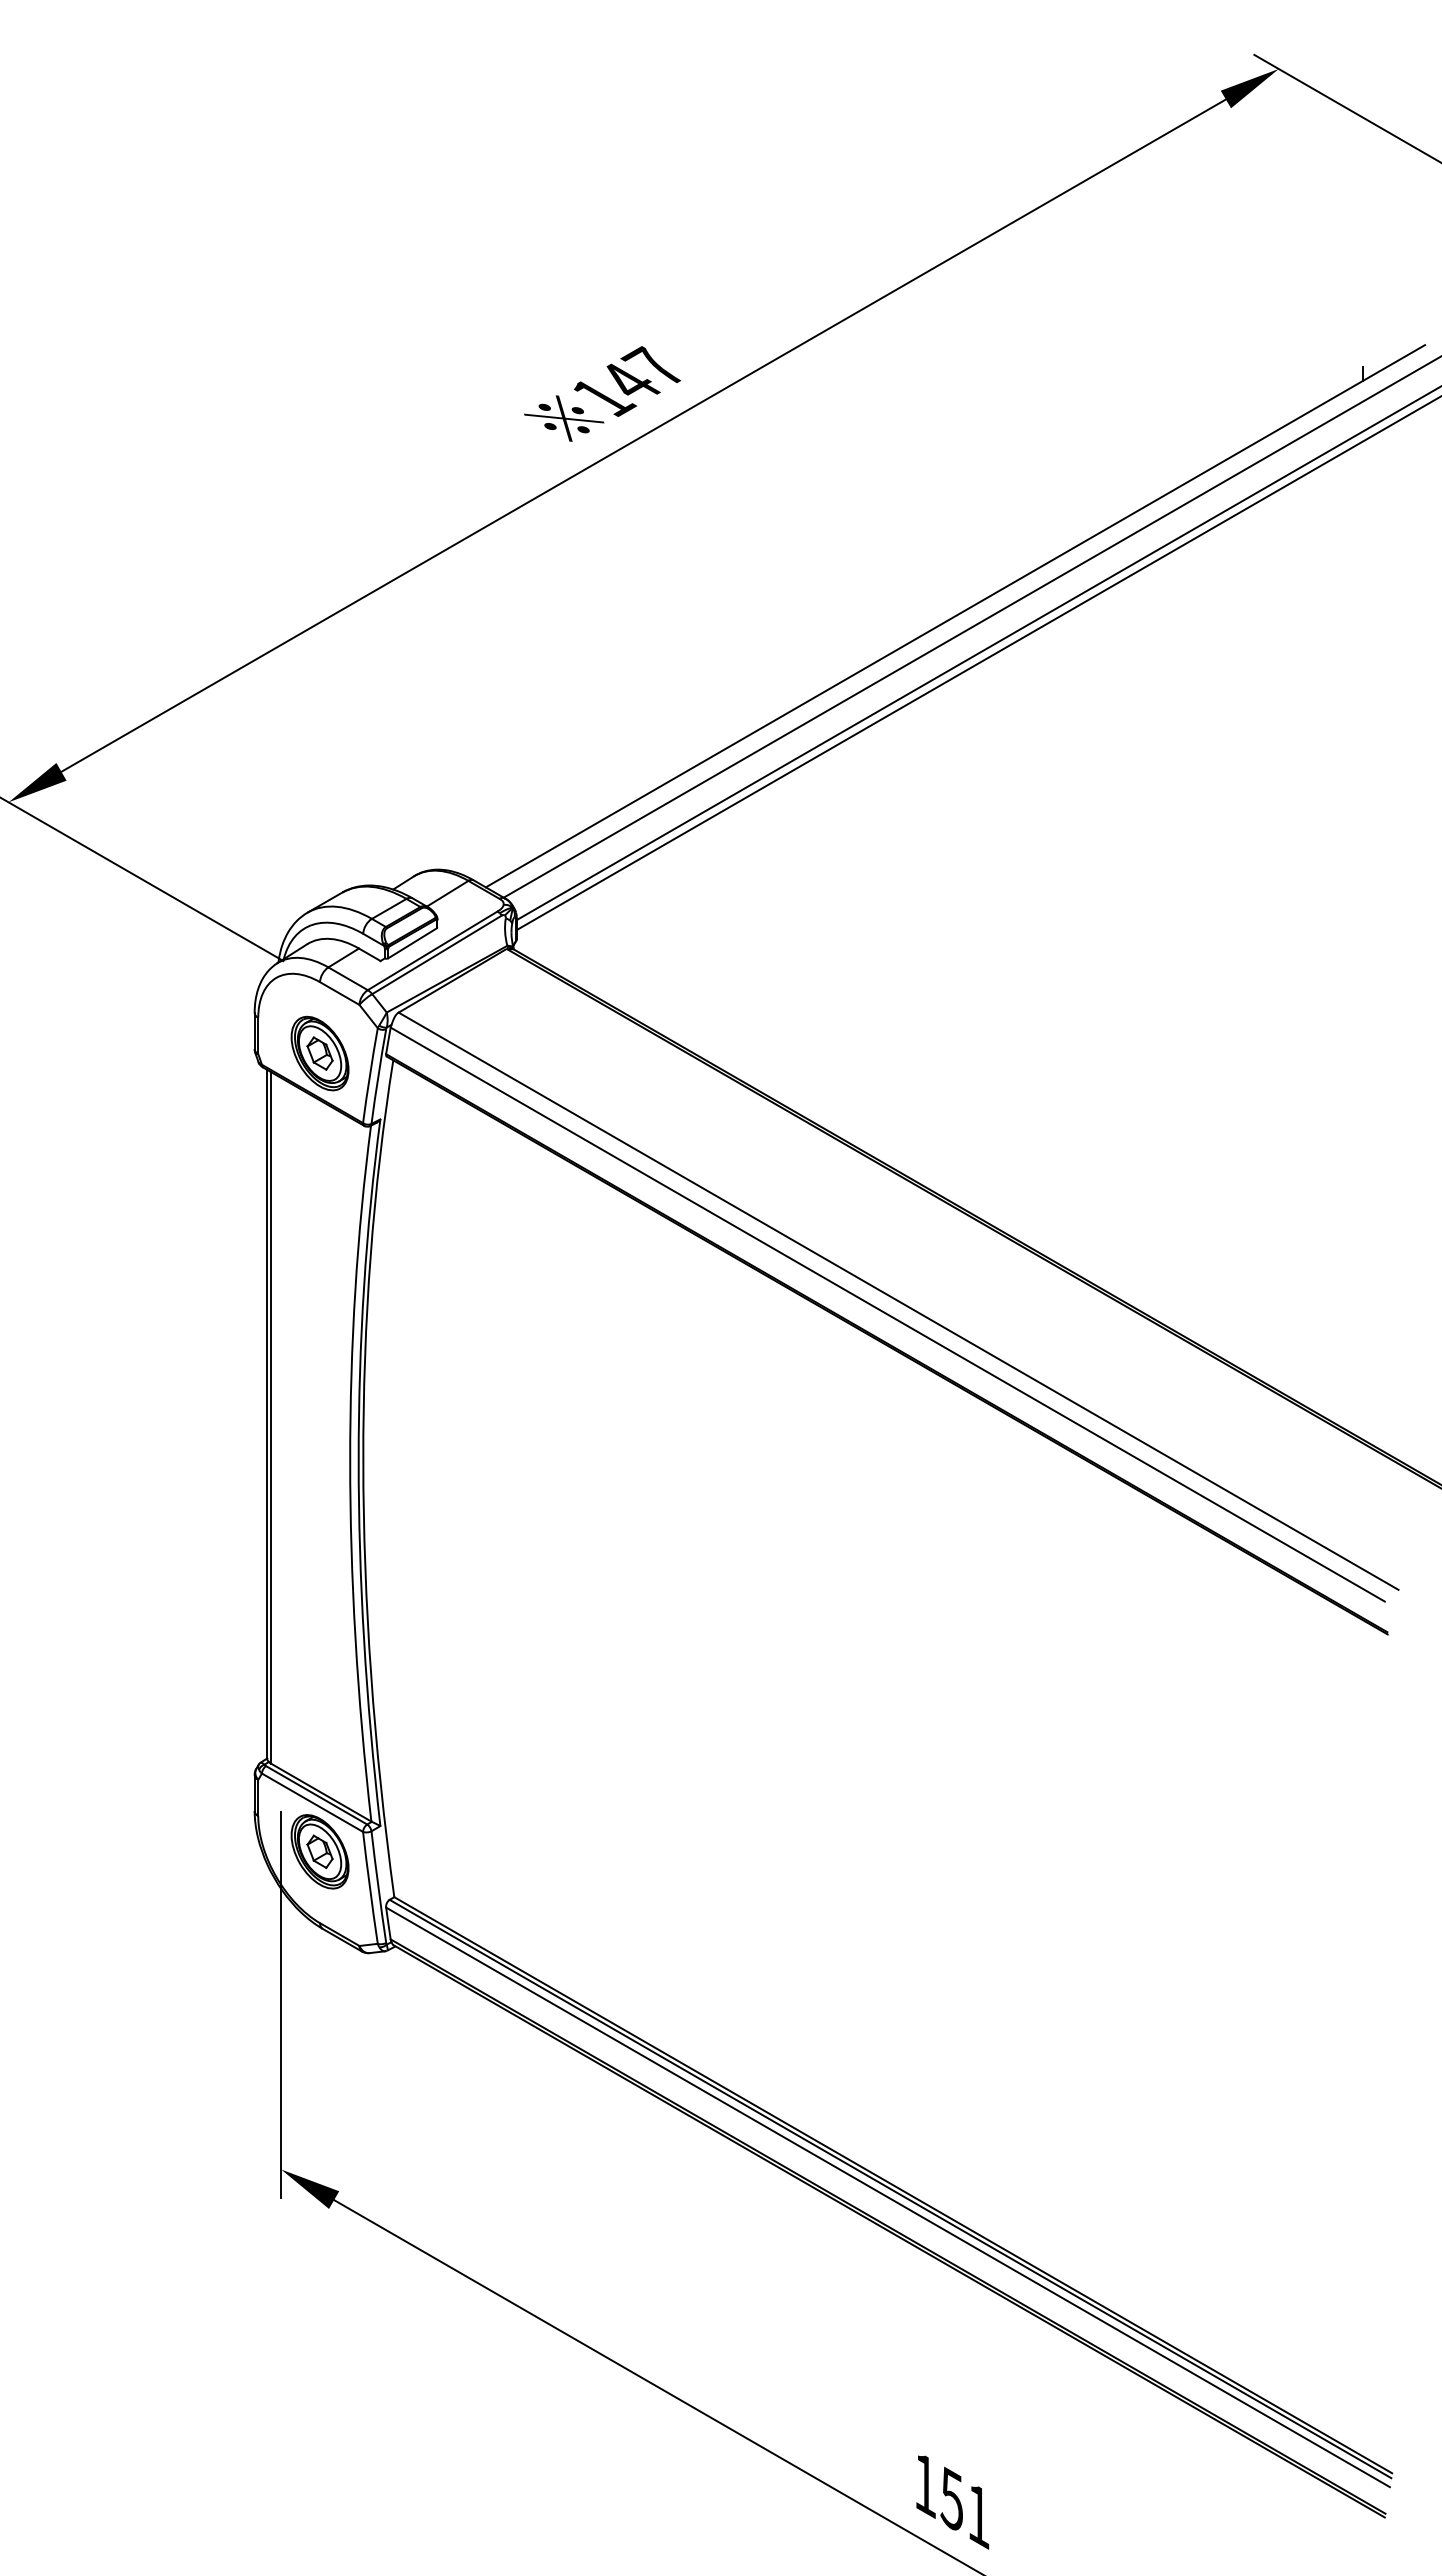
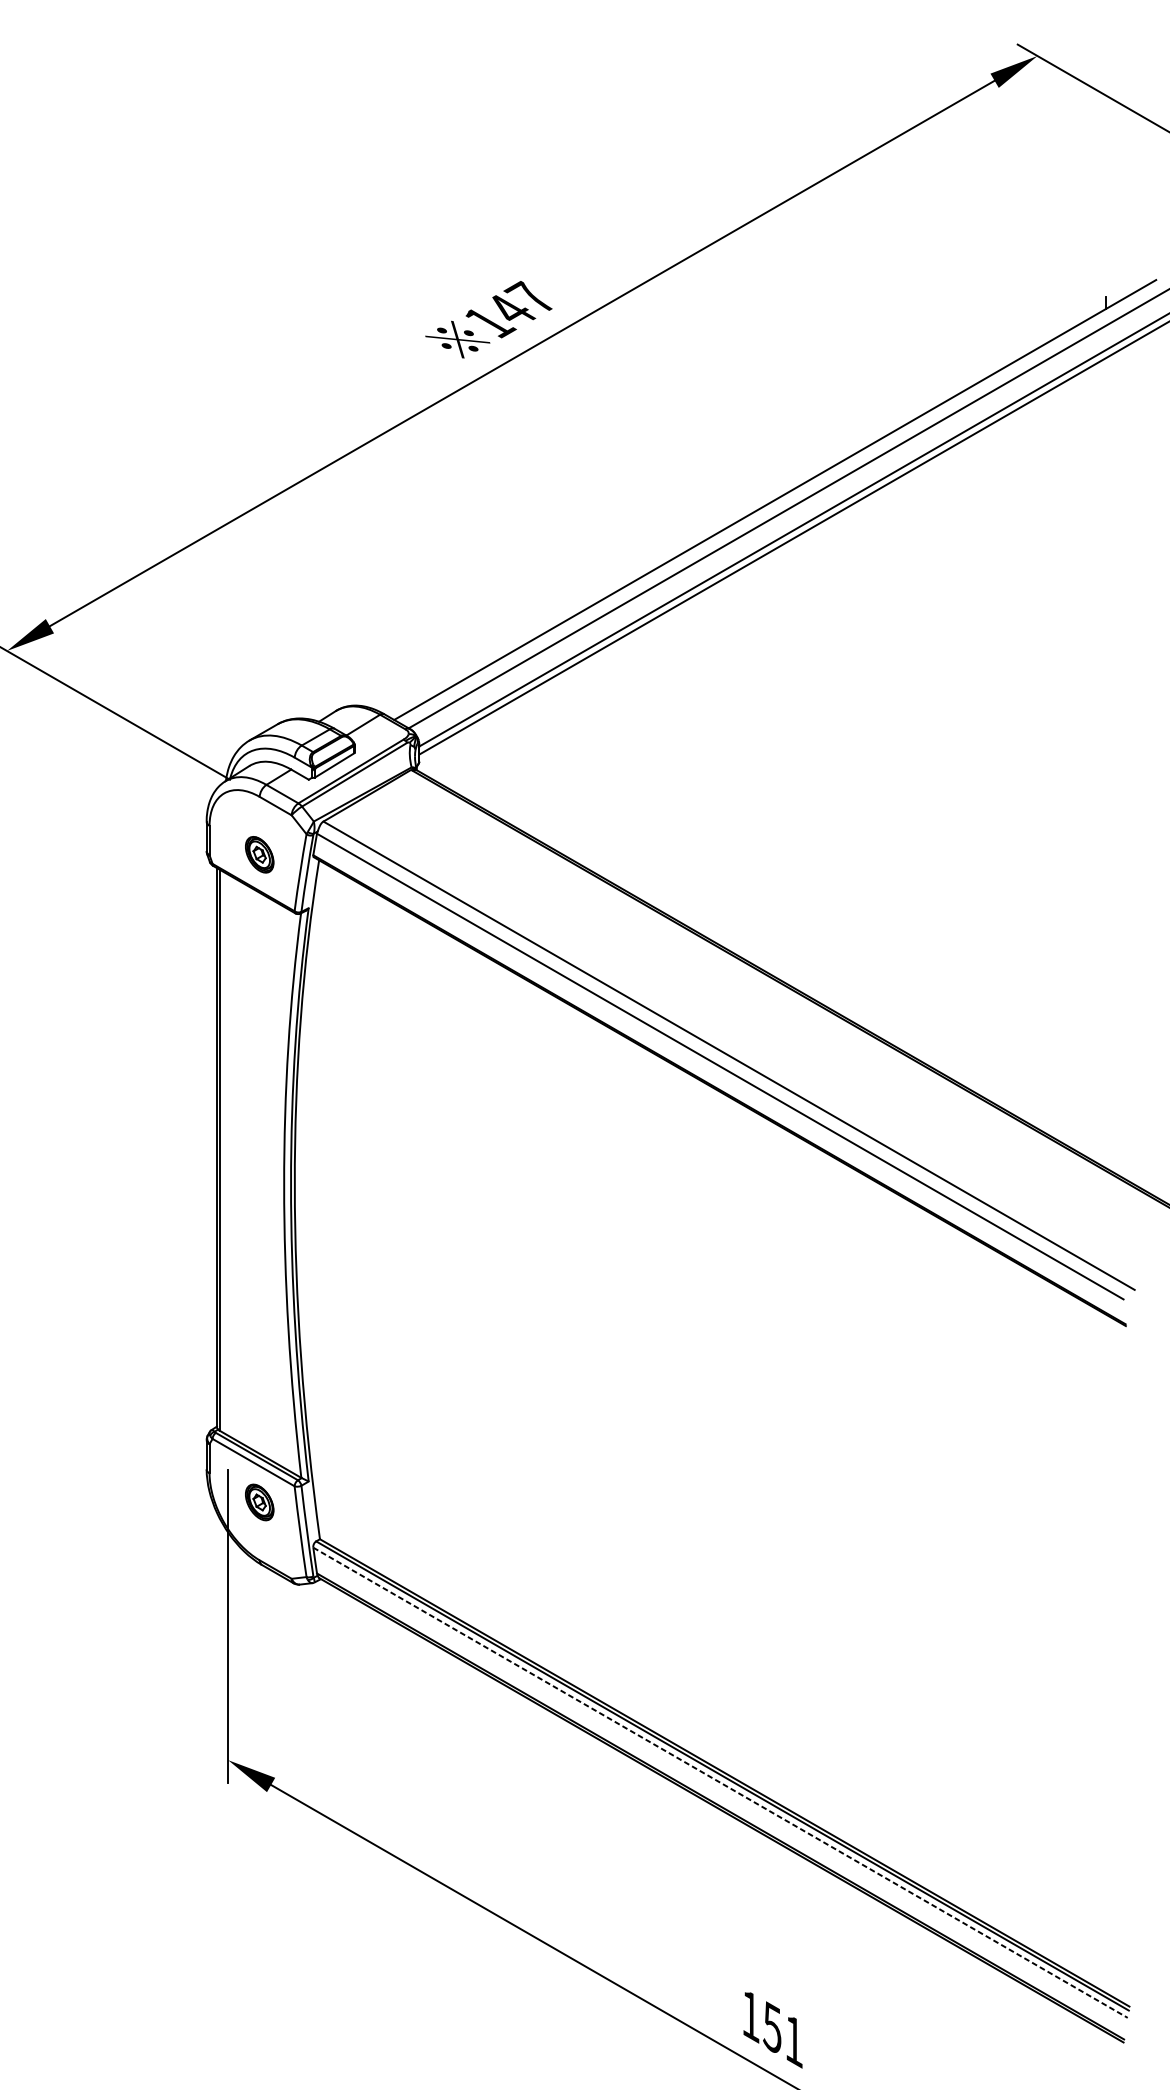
part: (319, 1053) -> (259, 854), size x0.6
part: (319, 1851) -> (259, 1502), size x0.6
line: (888, 2197) -> (720, 1782), solid -> dashed

